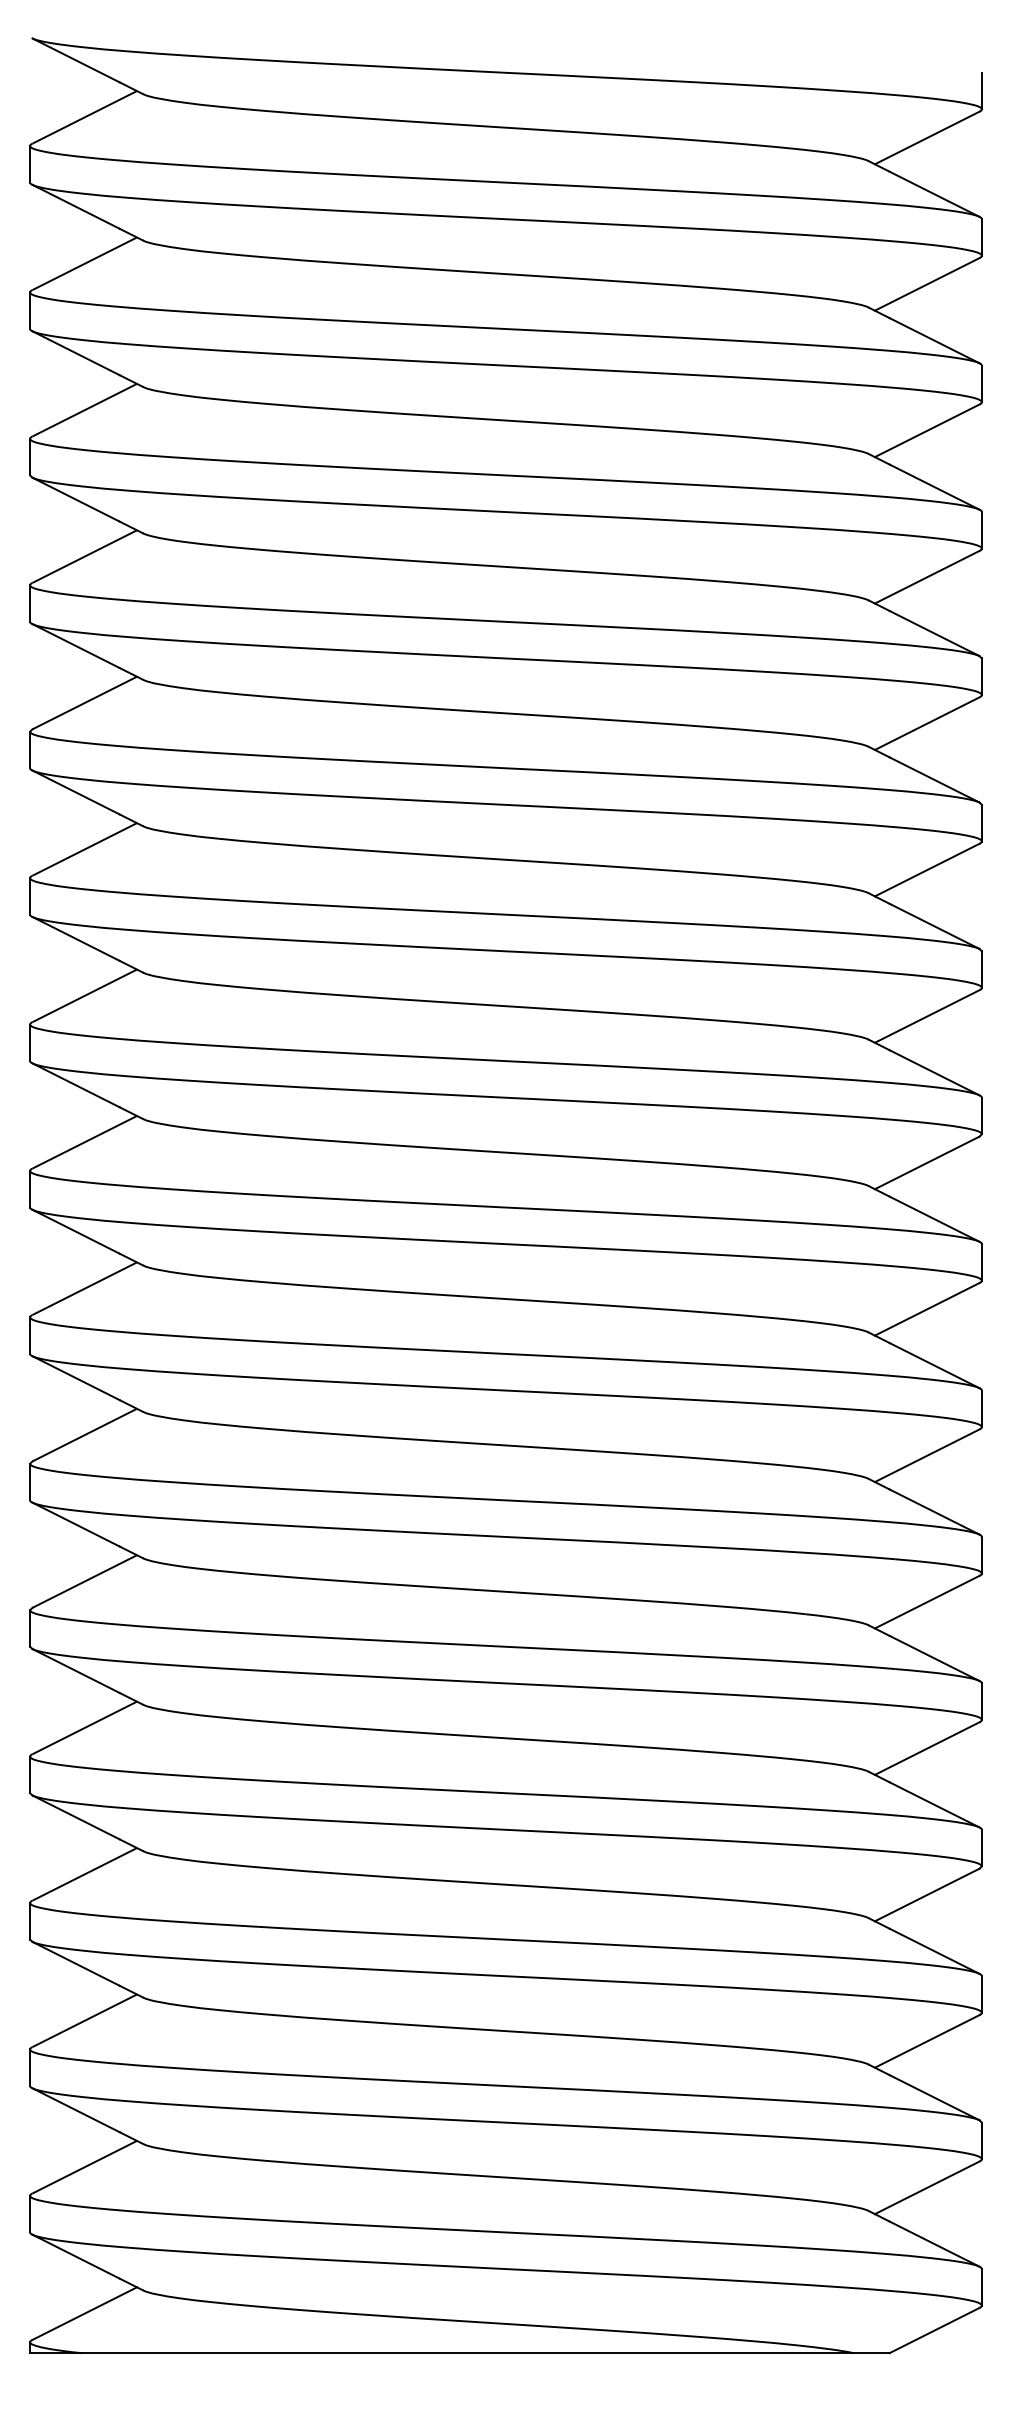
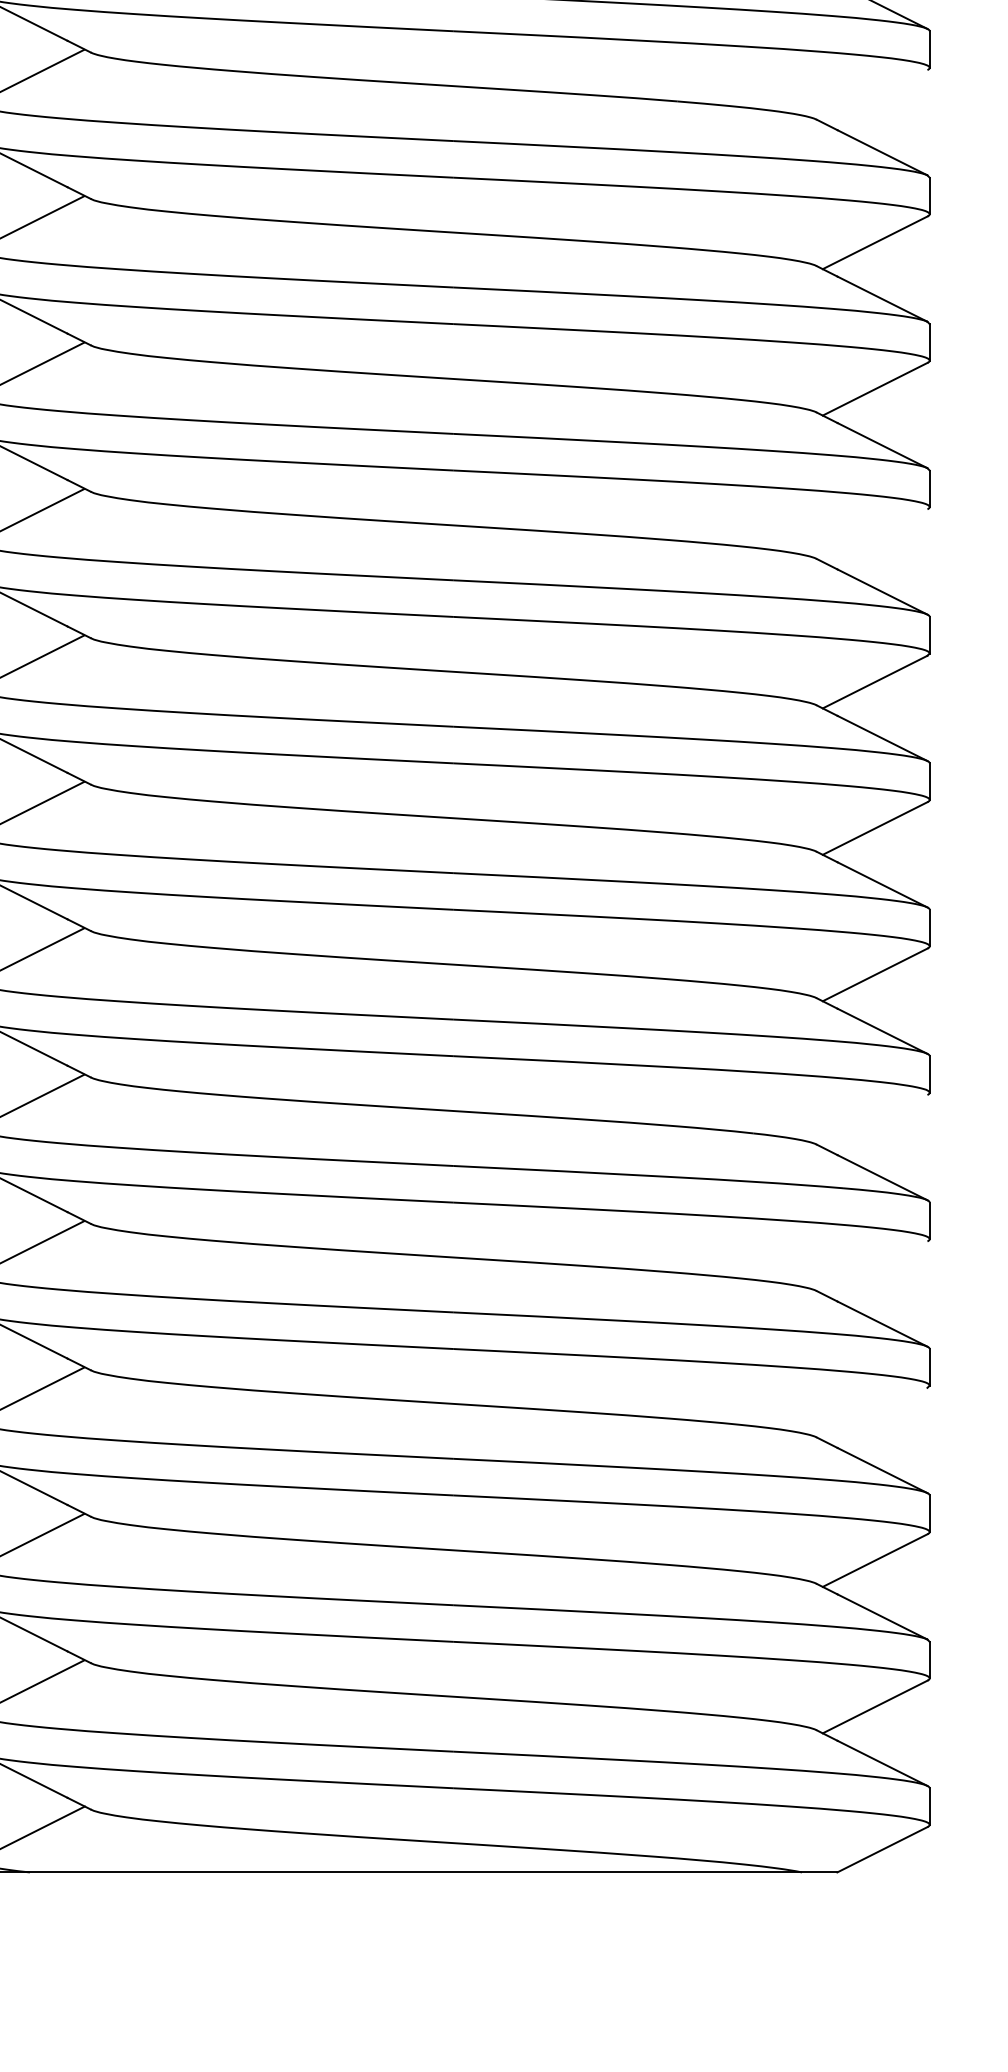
line: (926, 576) -> (874, 95), removed
line: (926, 1016) -> (874, 535), removed
line: (926, 1601) -> (874, 1120), removed
line: (926, 1748) -> (874, 1267), removed
line: (926, 1894) -> (874, 1413), removed

